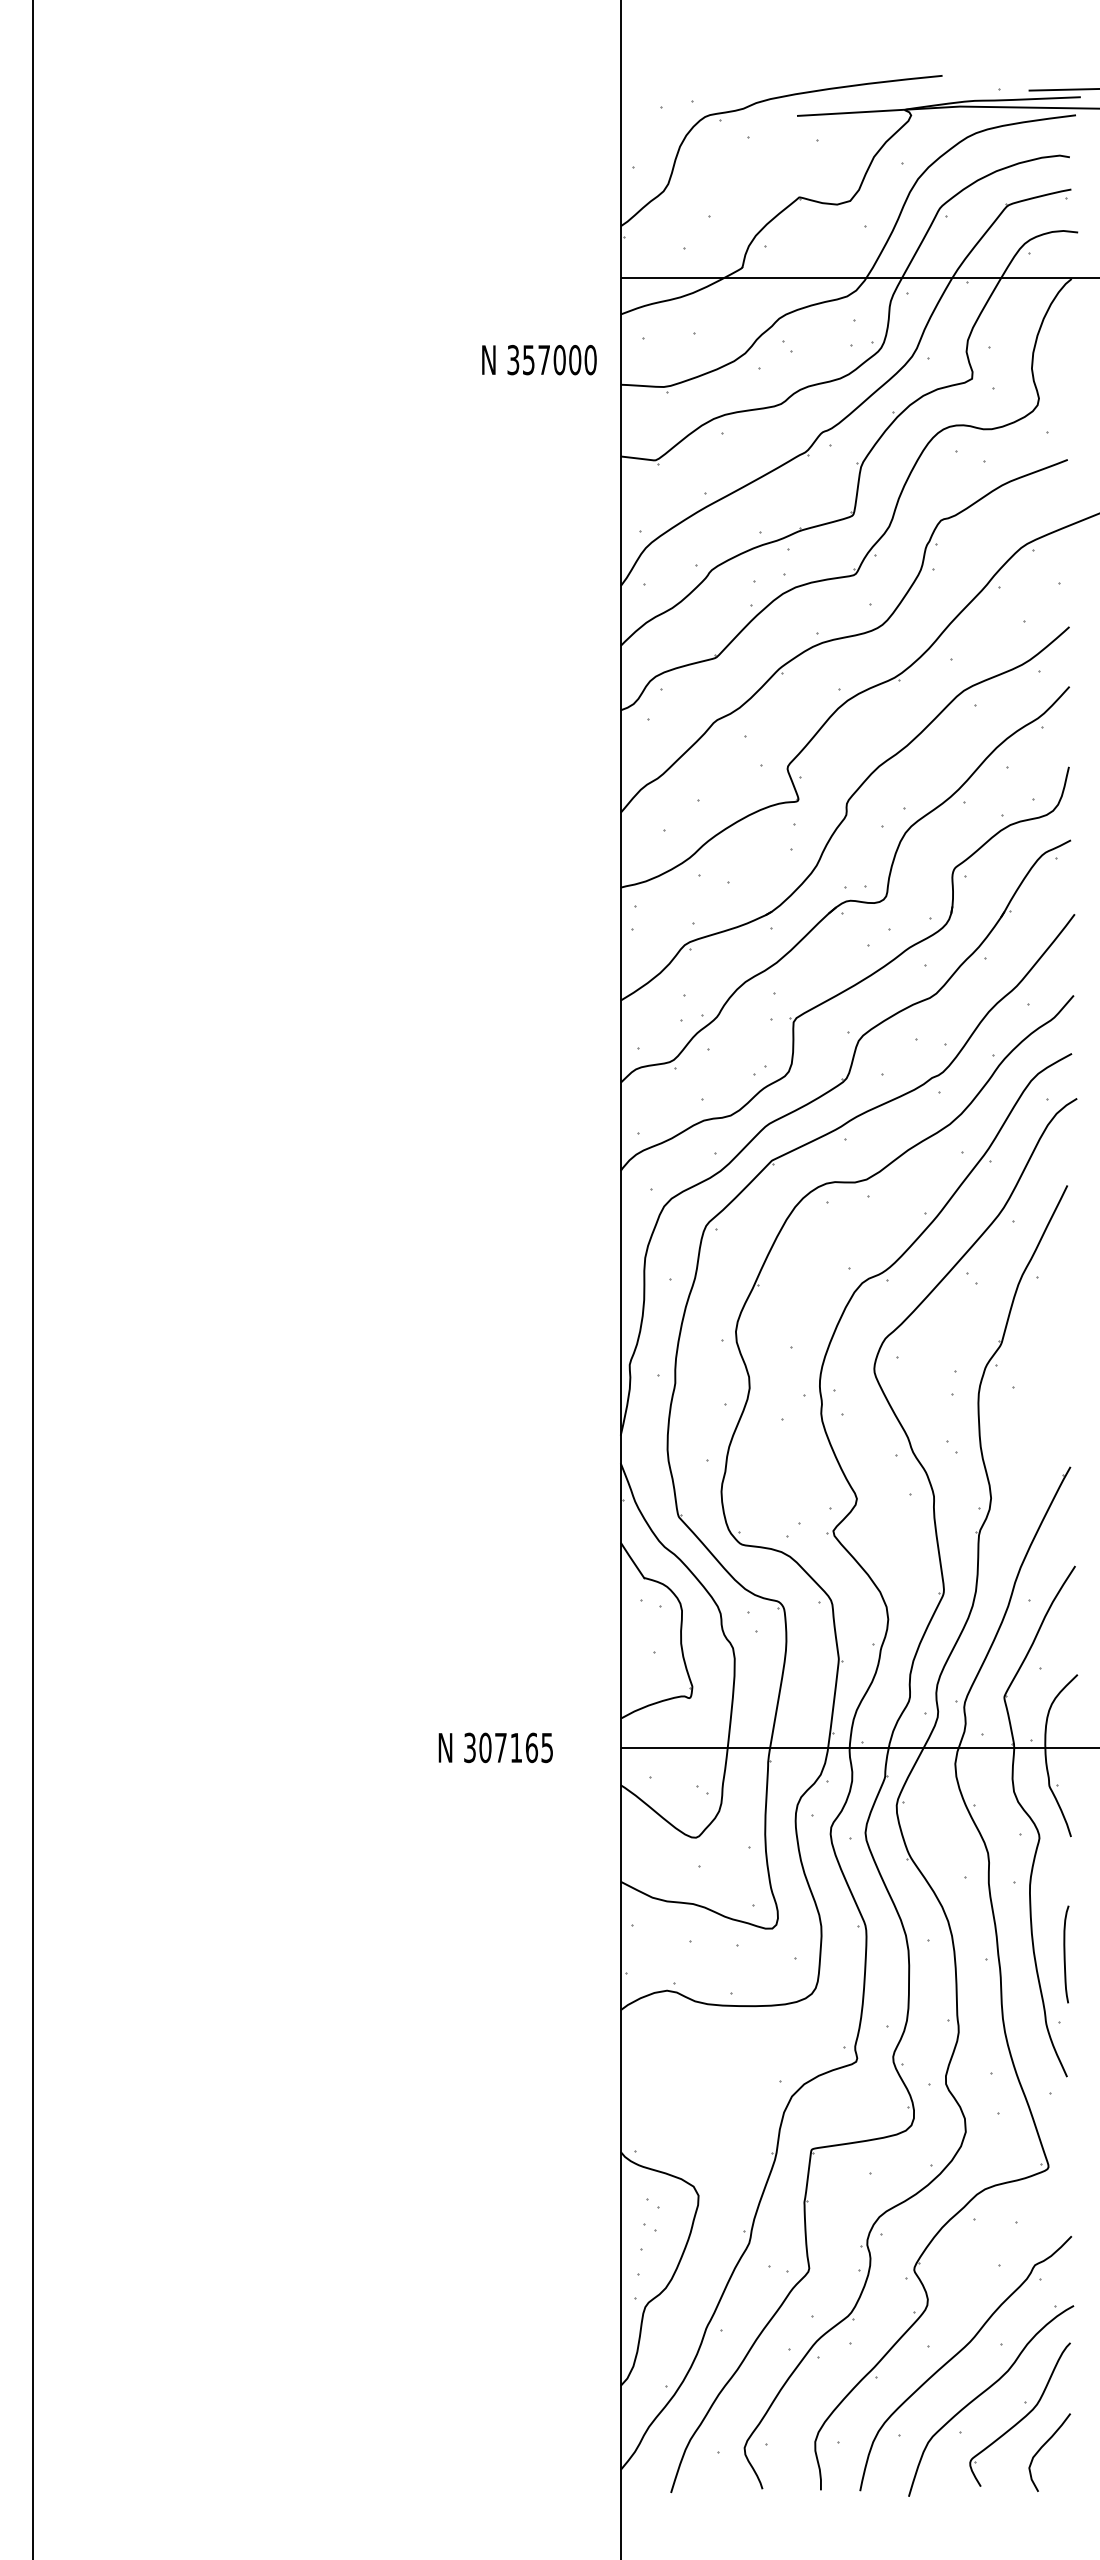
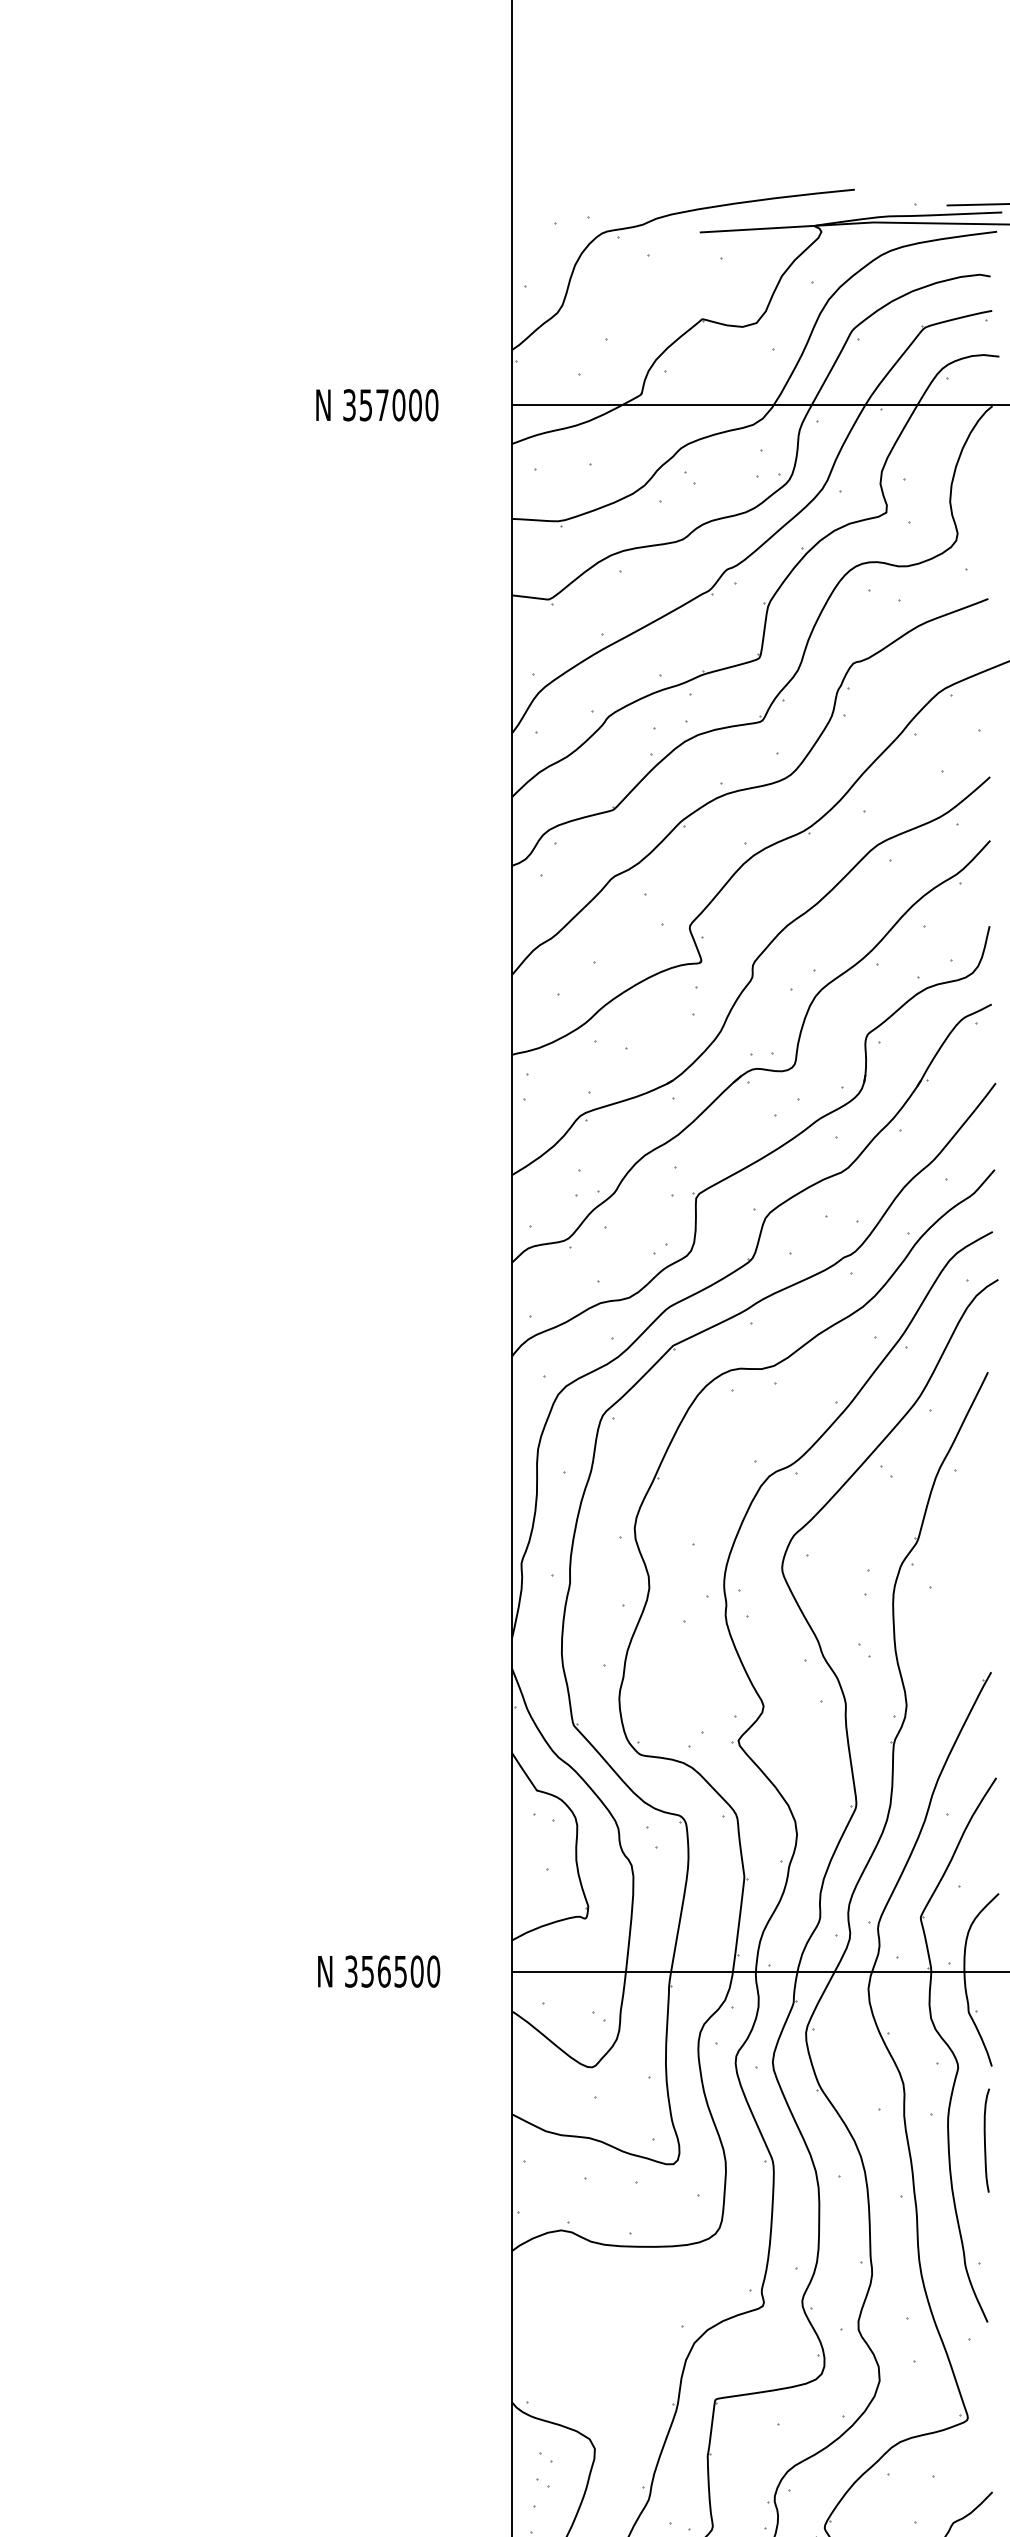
text: (539, 360) -> (377, 405), moved
text: (516, 1747) -> (400, 1971), 307165 -> 356500
curve: (1065, 1954) -> (985, 2140), moved

